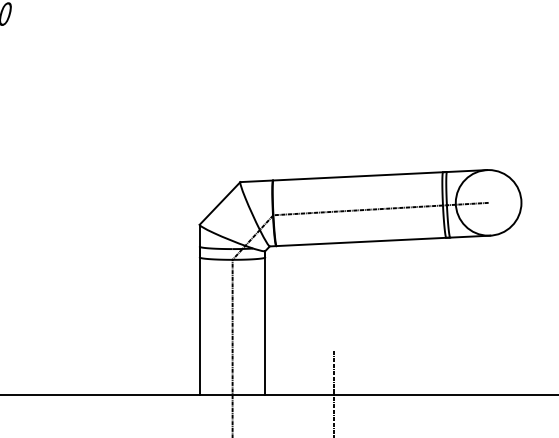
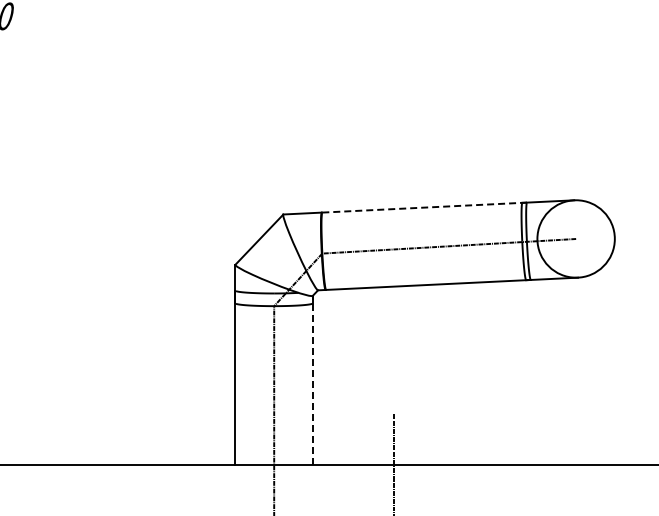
line: (360, 176) -> (424, 207), solid -> dashed
line: (265, 322) -> (312, 380), solid -> dashed

